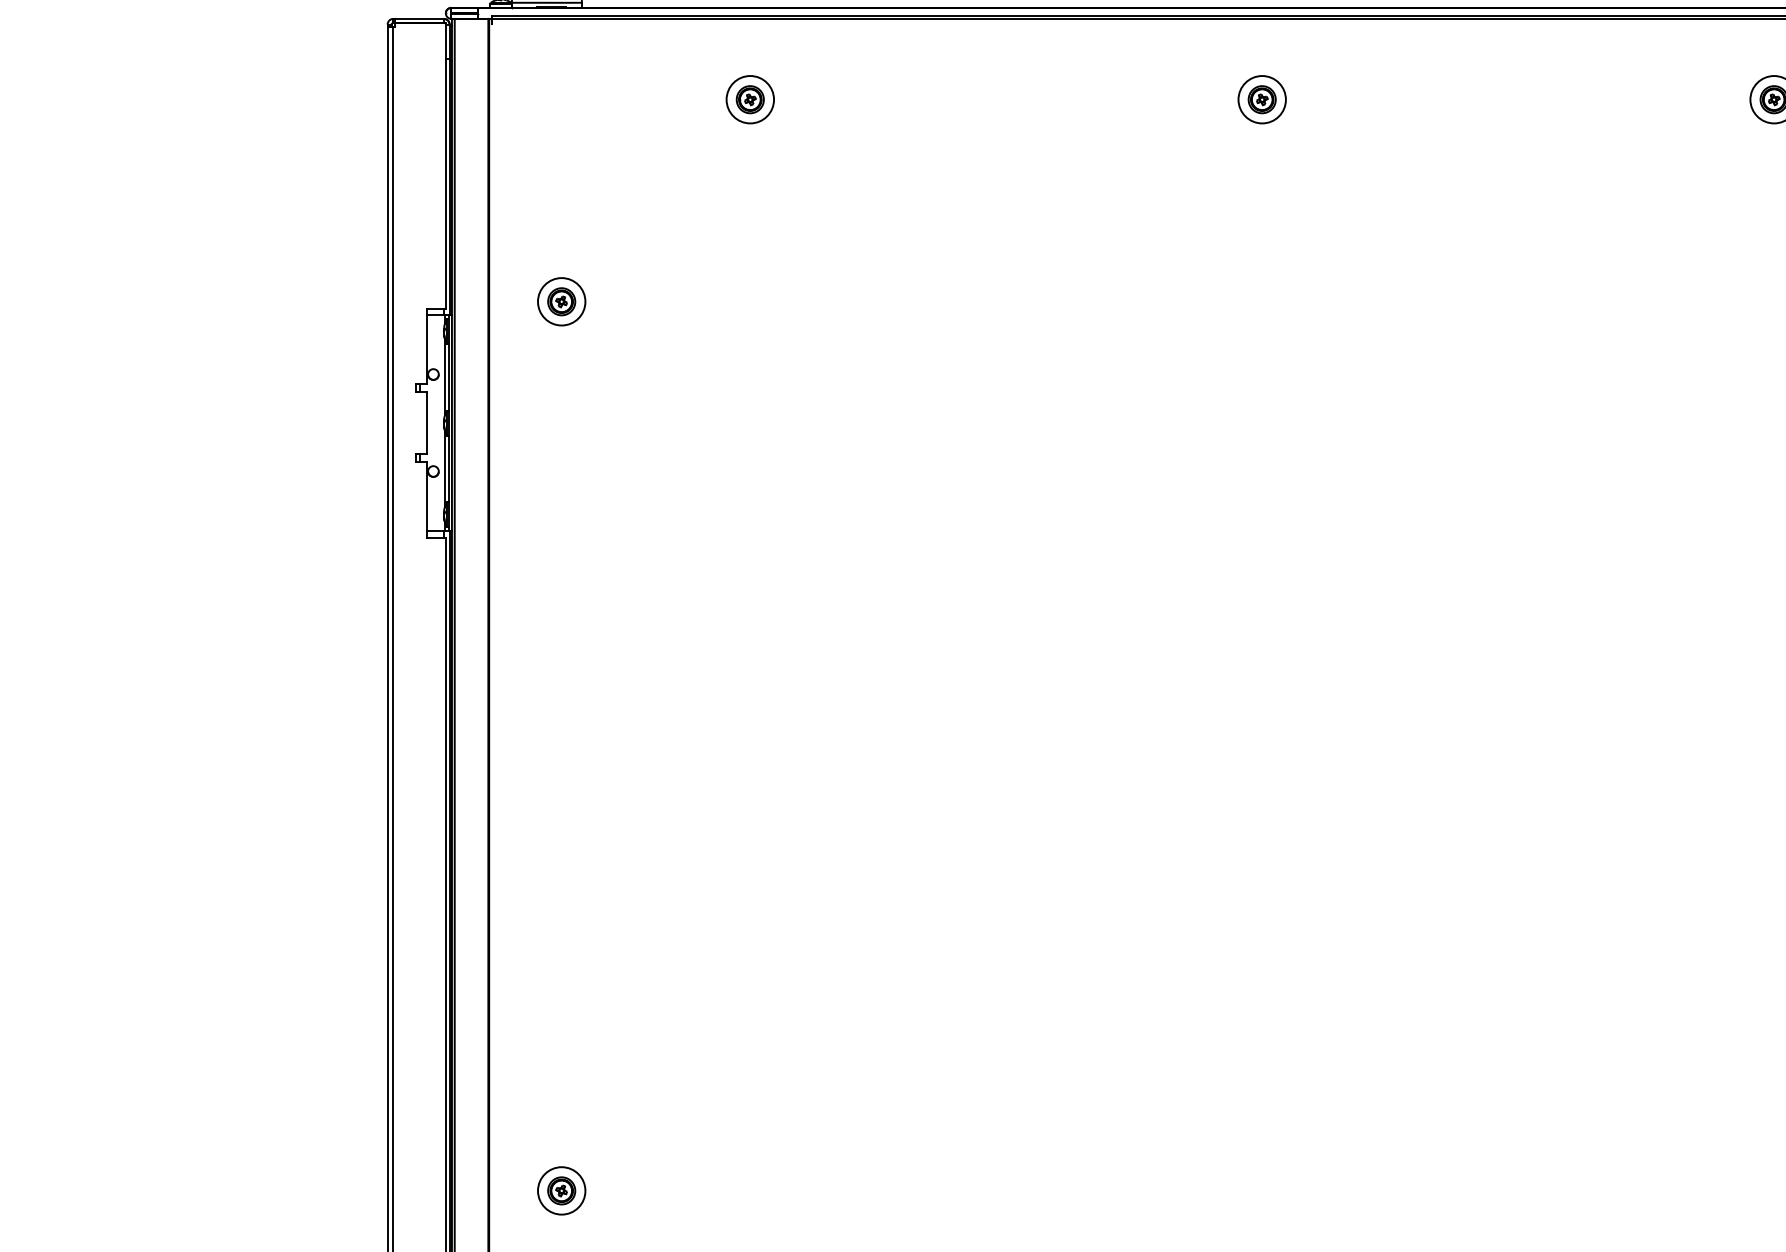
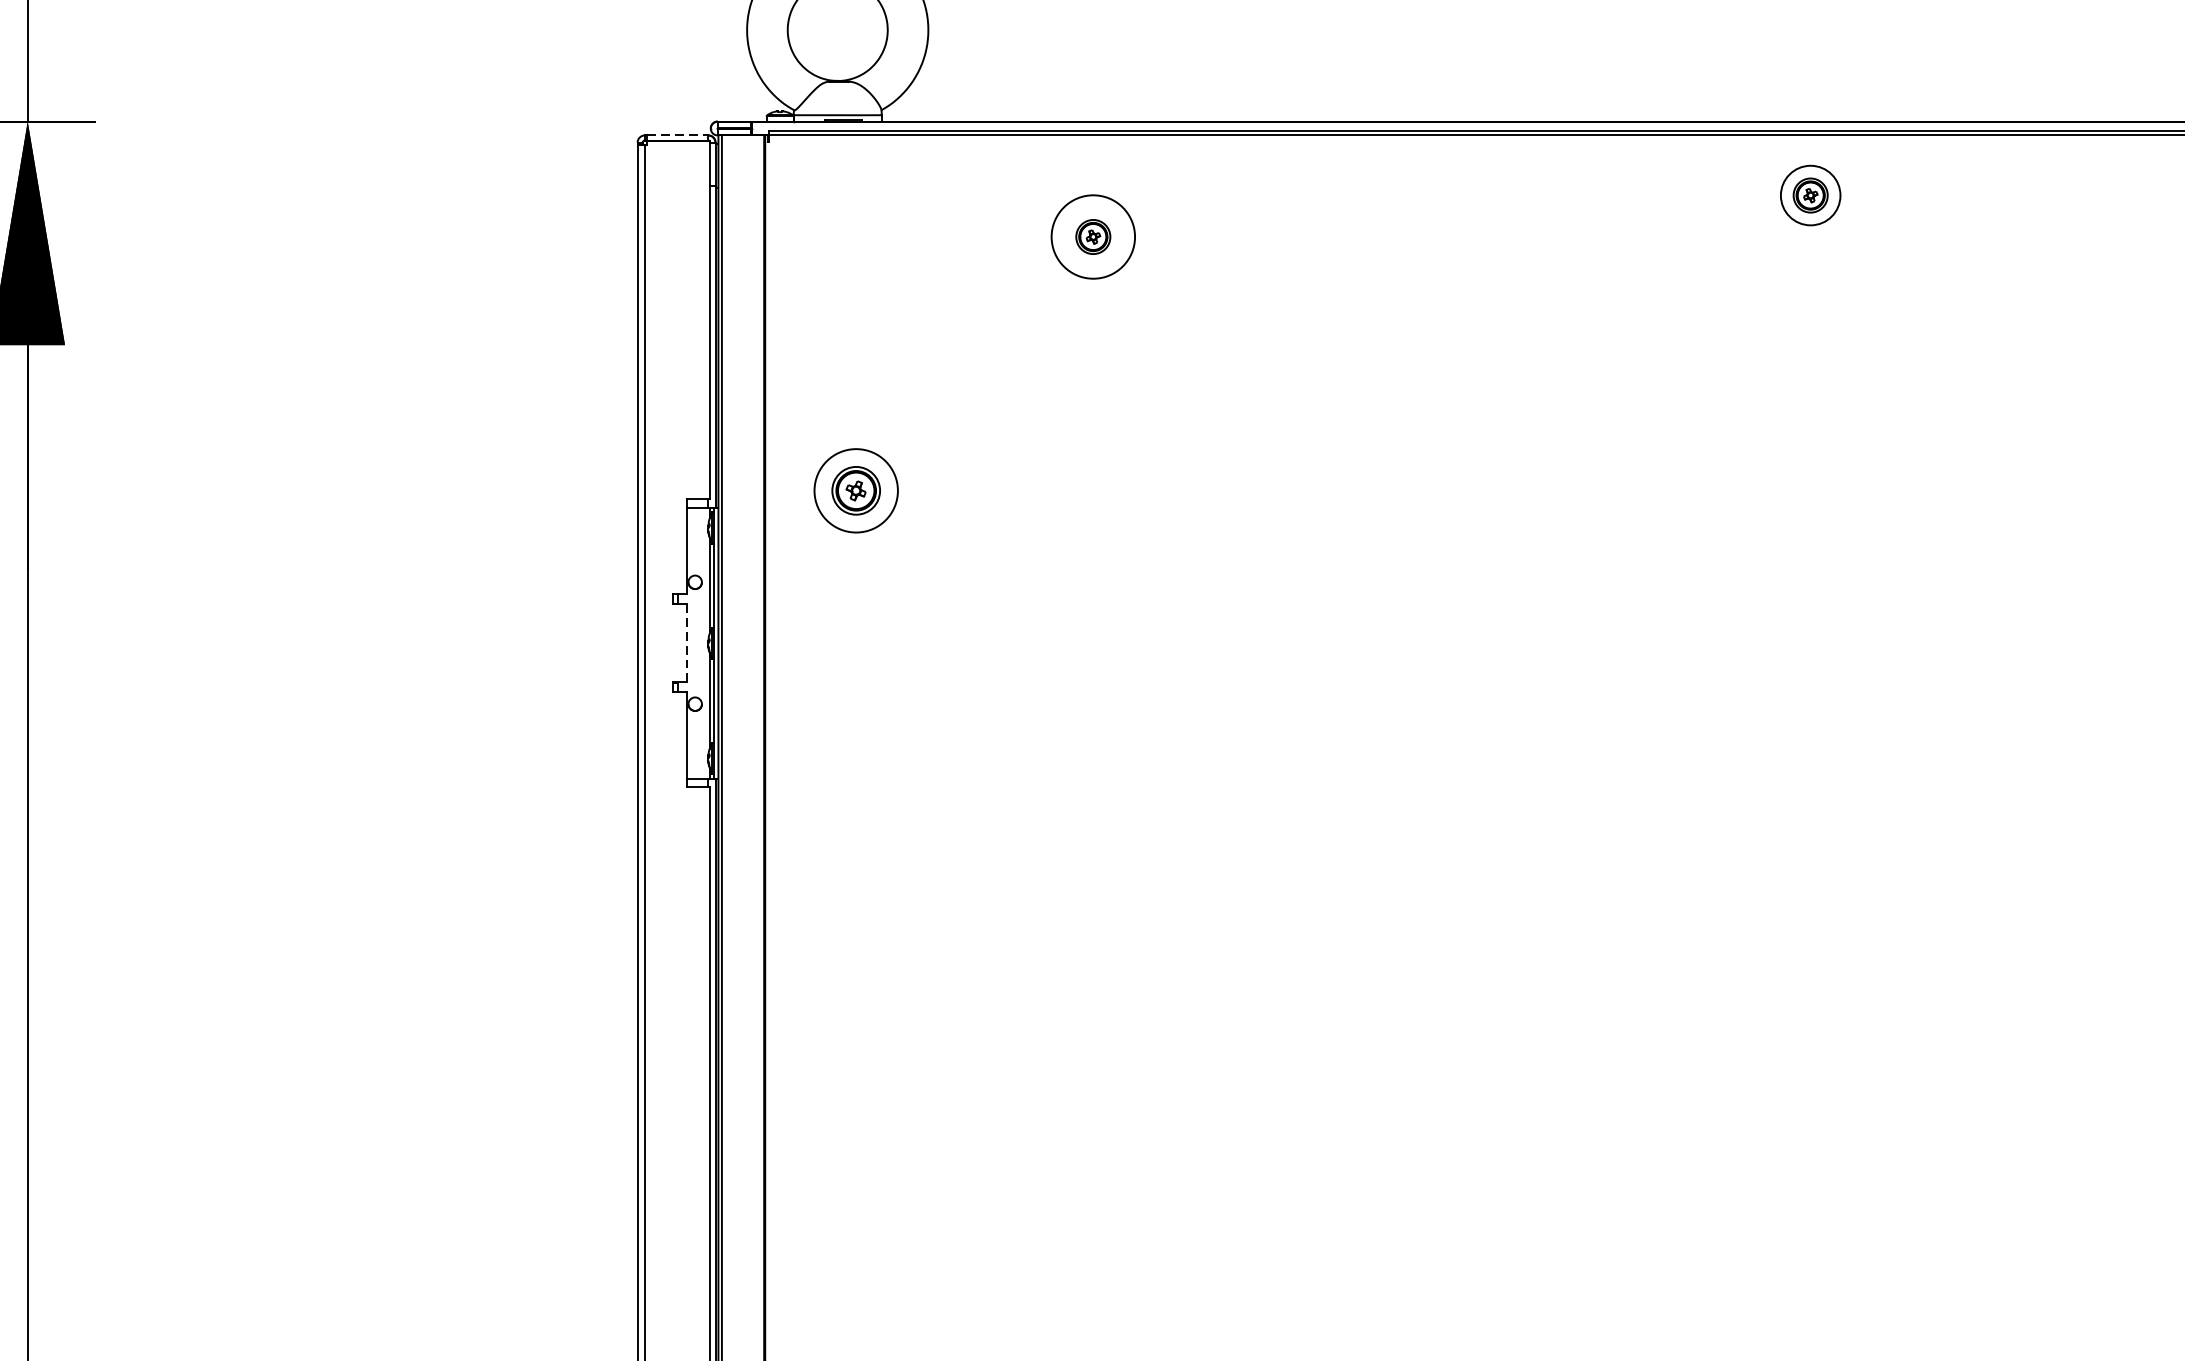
line: (420, 18) -> (678, 134), solid -> dashed
circle: (750, 99) -> (1093, 236), size x1.4
part: (1261, 99) -> (1809, 195), moved
part: (561, 301) -> (856, 490), size x1.4
line: (426, 423) -> (686, 643), solid -> dashed

